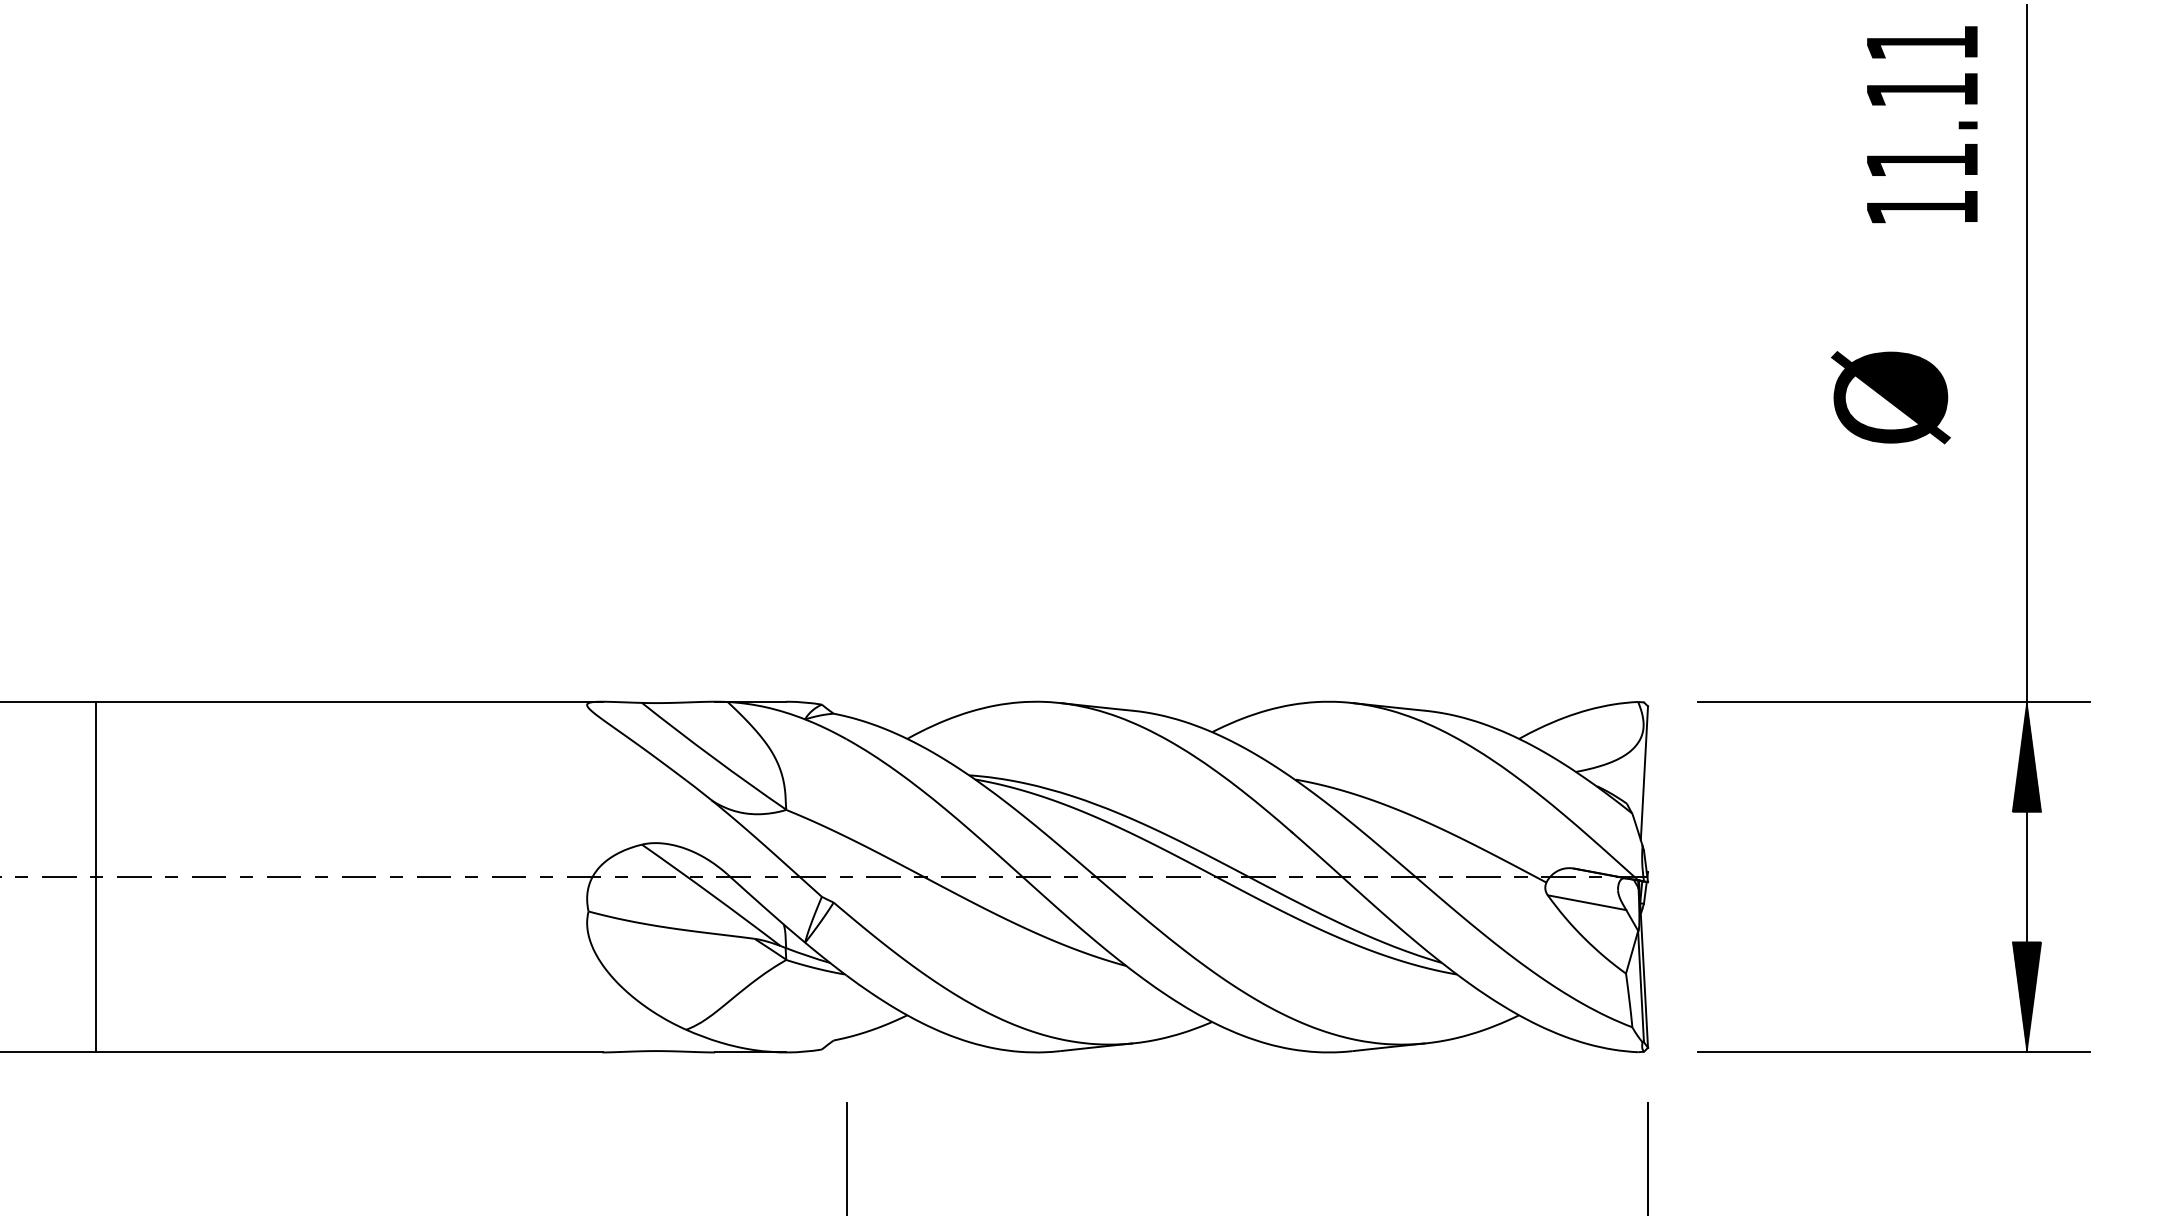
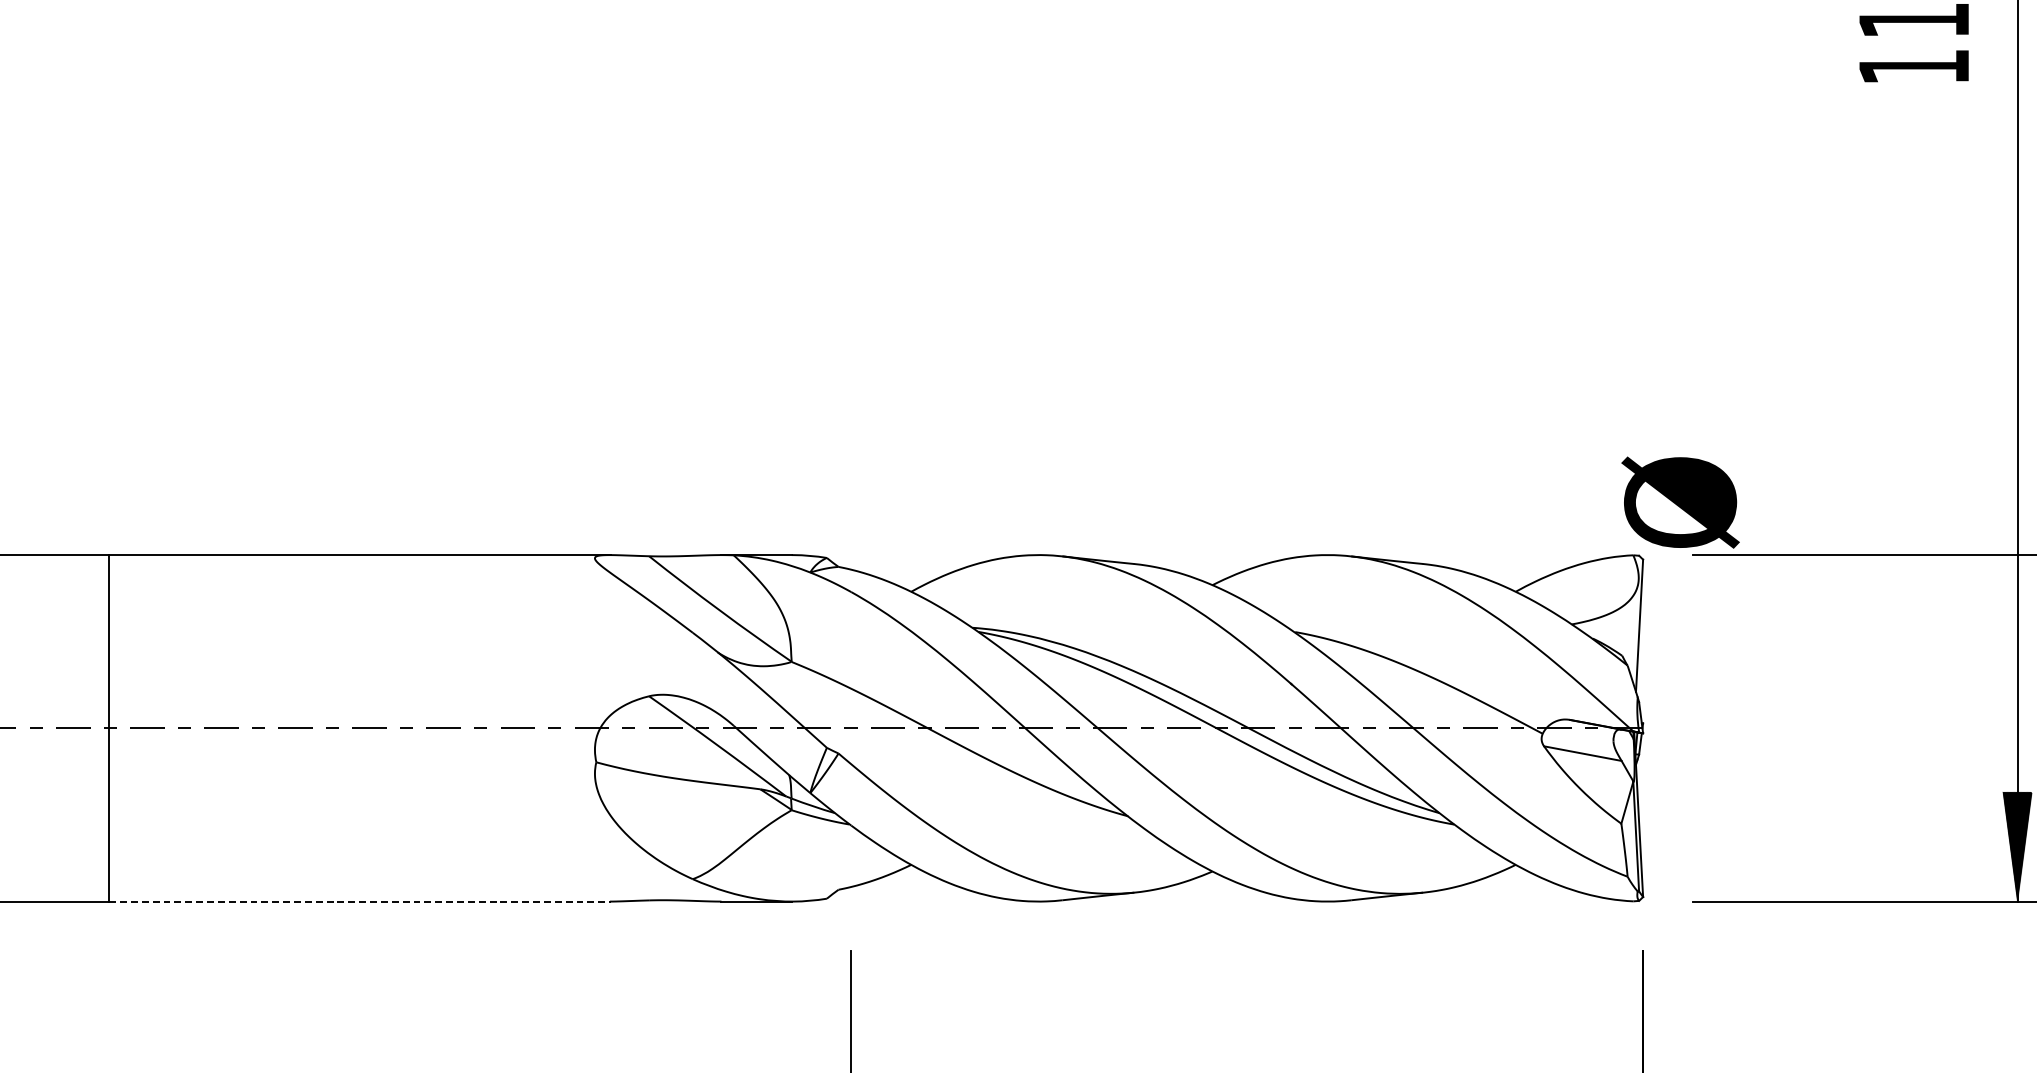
text: (1890, 397) -> (1680, 502), moved
hatch: (2026, 756) -> (2017, 609), removed
line: (349, 1052) -> (360, 901), solid -> dashed

